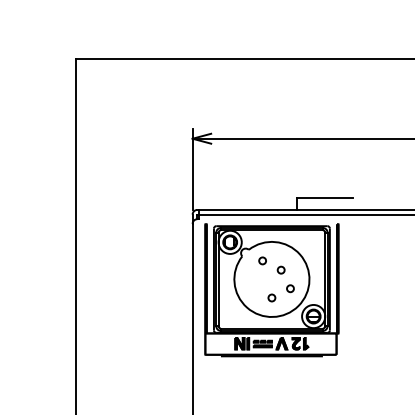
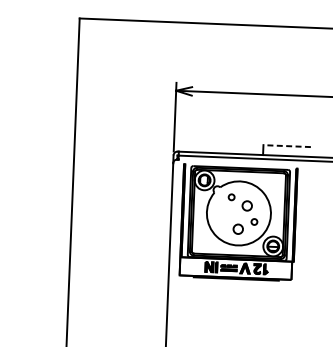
line: (325, 198) -> (287, 146), solid -> dashed
circle: (280, 269) -> (246, 205), size x1.6
circle: (271, 297) -> (237, 228), size x1.6

